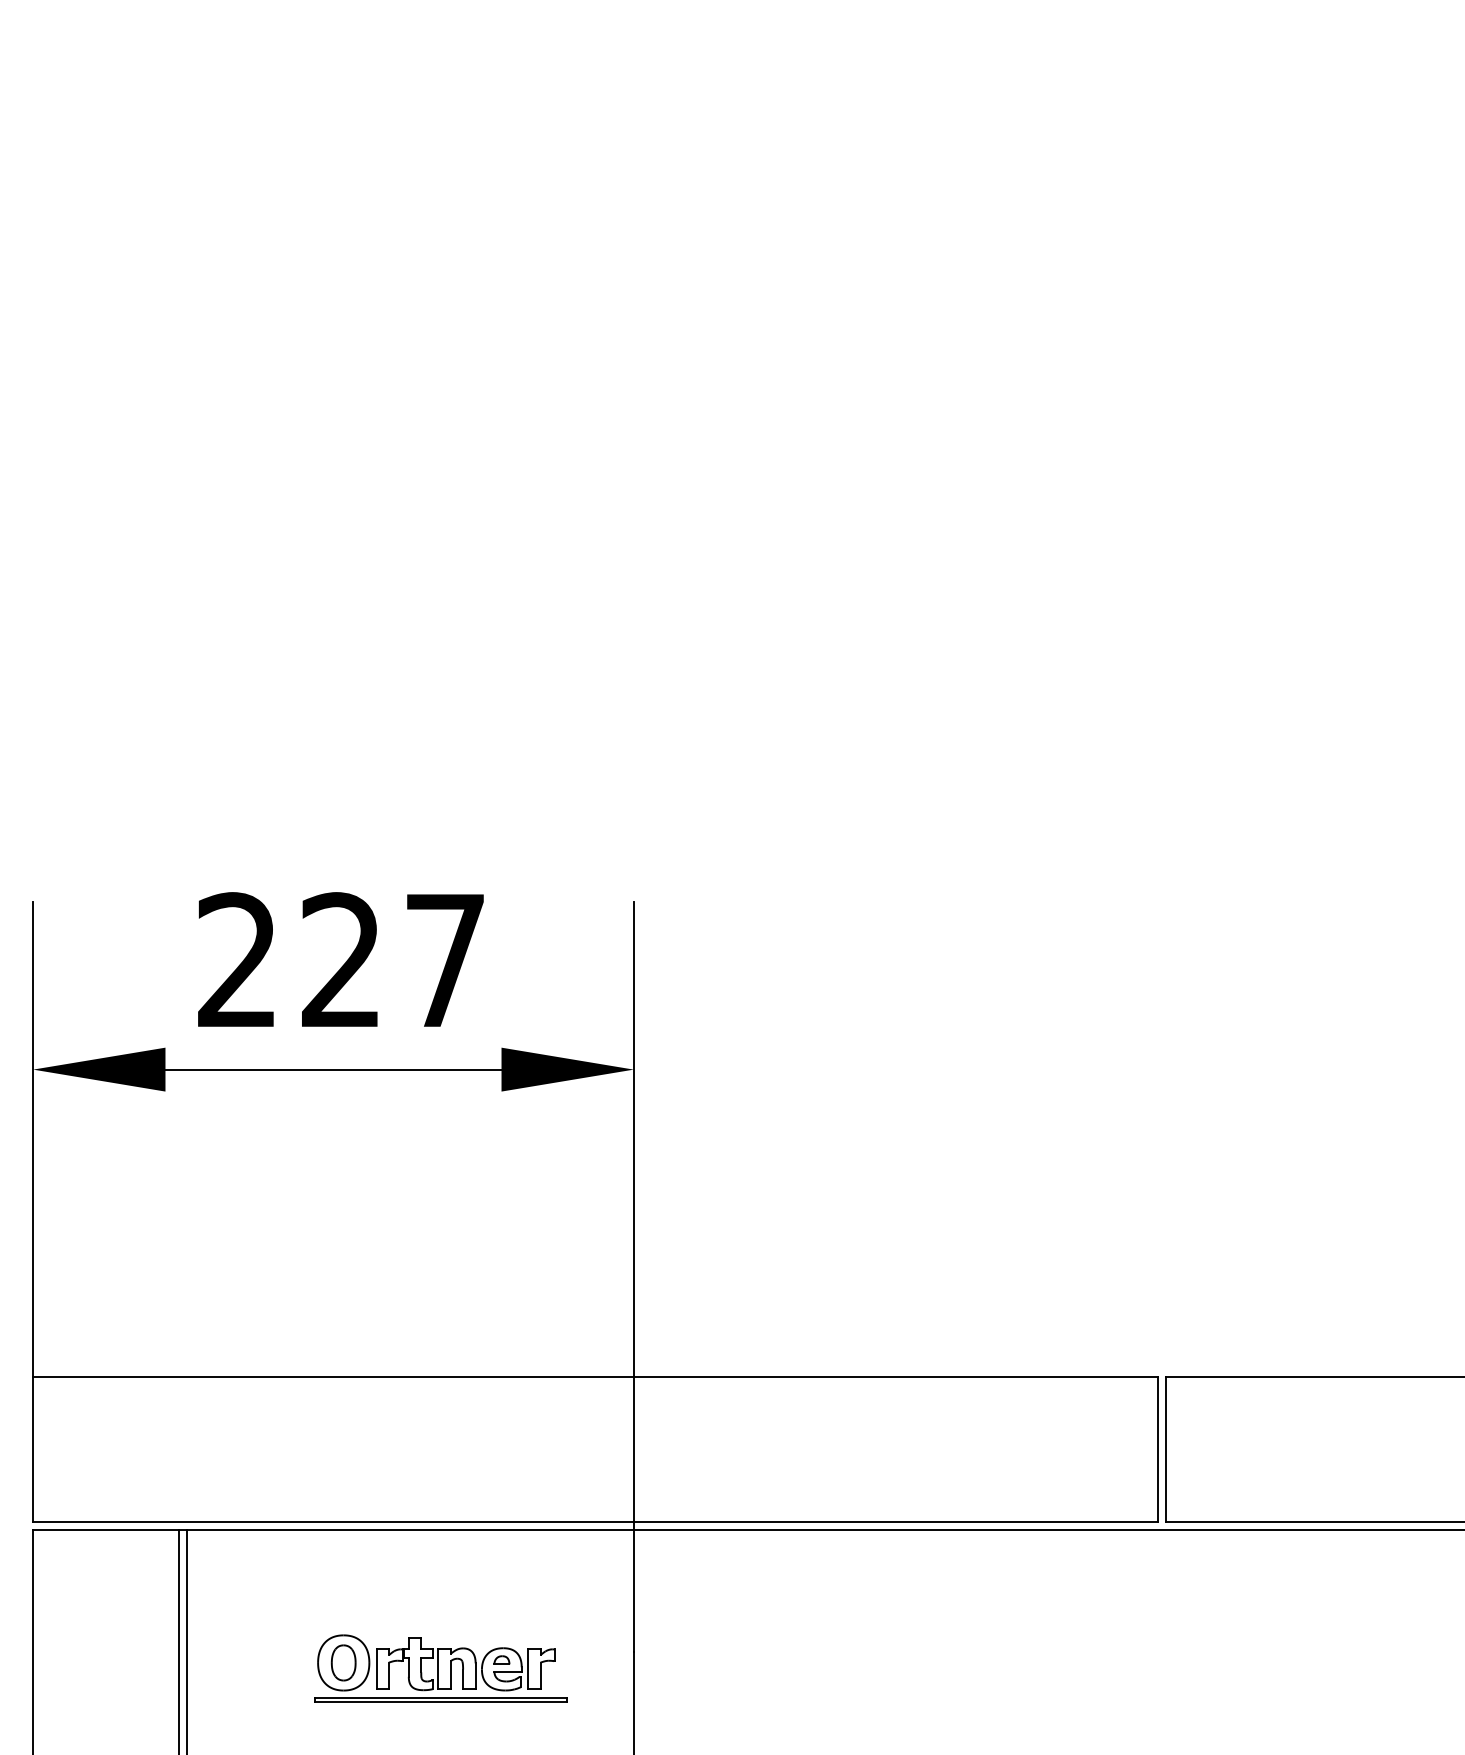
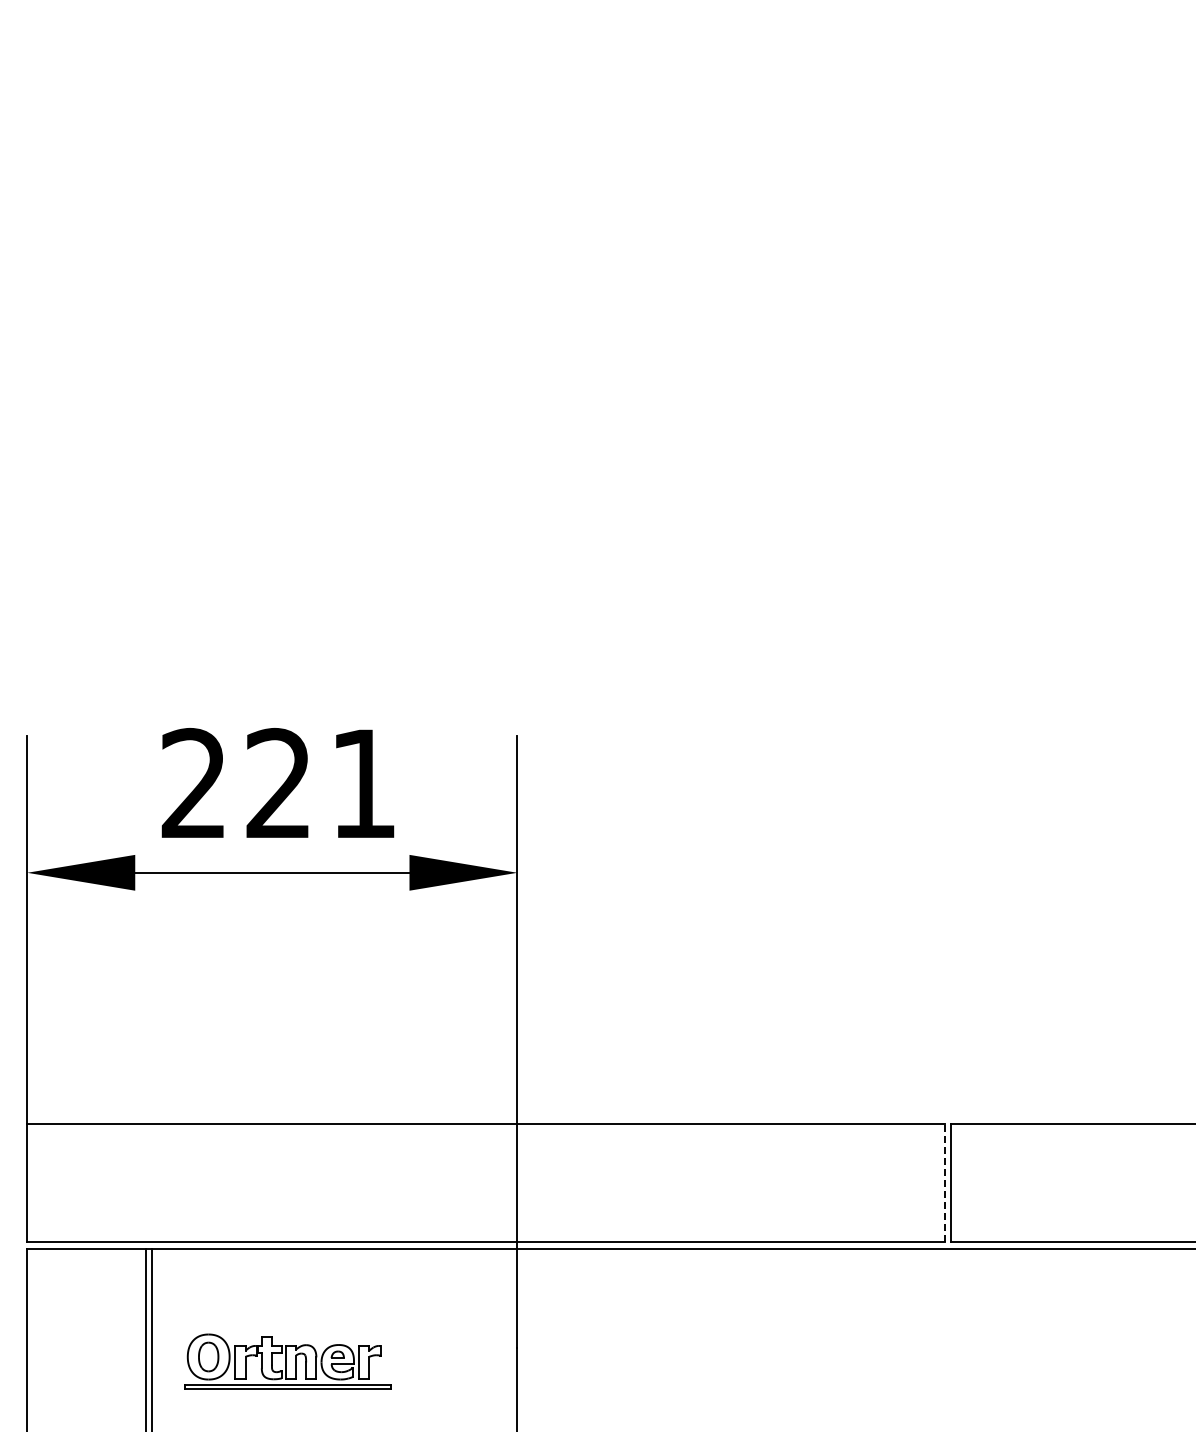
text: (445, 960) -> (363, 783), 227 -> 221
line: (1157, 1449) -> (944, 1182), solid -> dashed
part: (440, 1668) -> (287, 1361), moved

